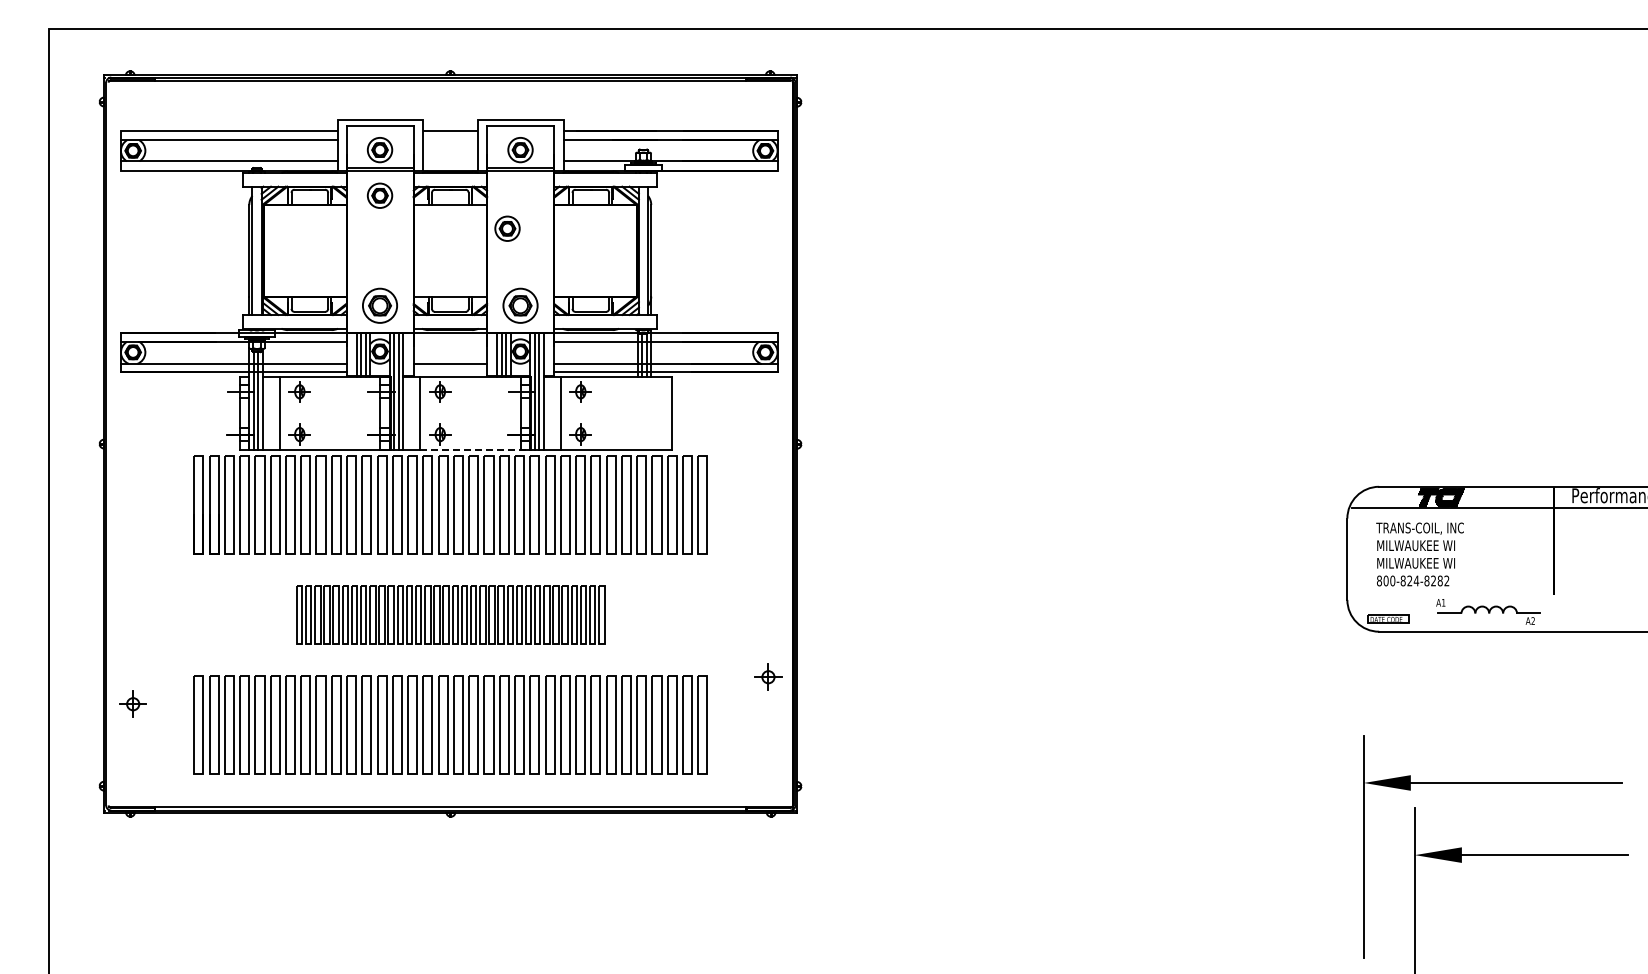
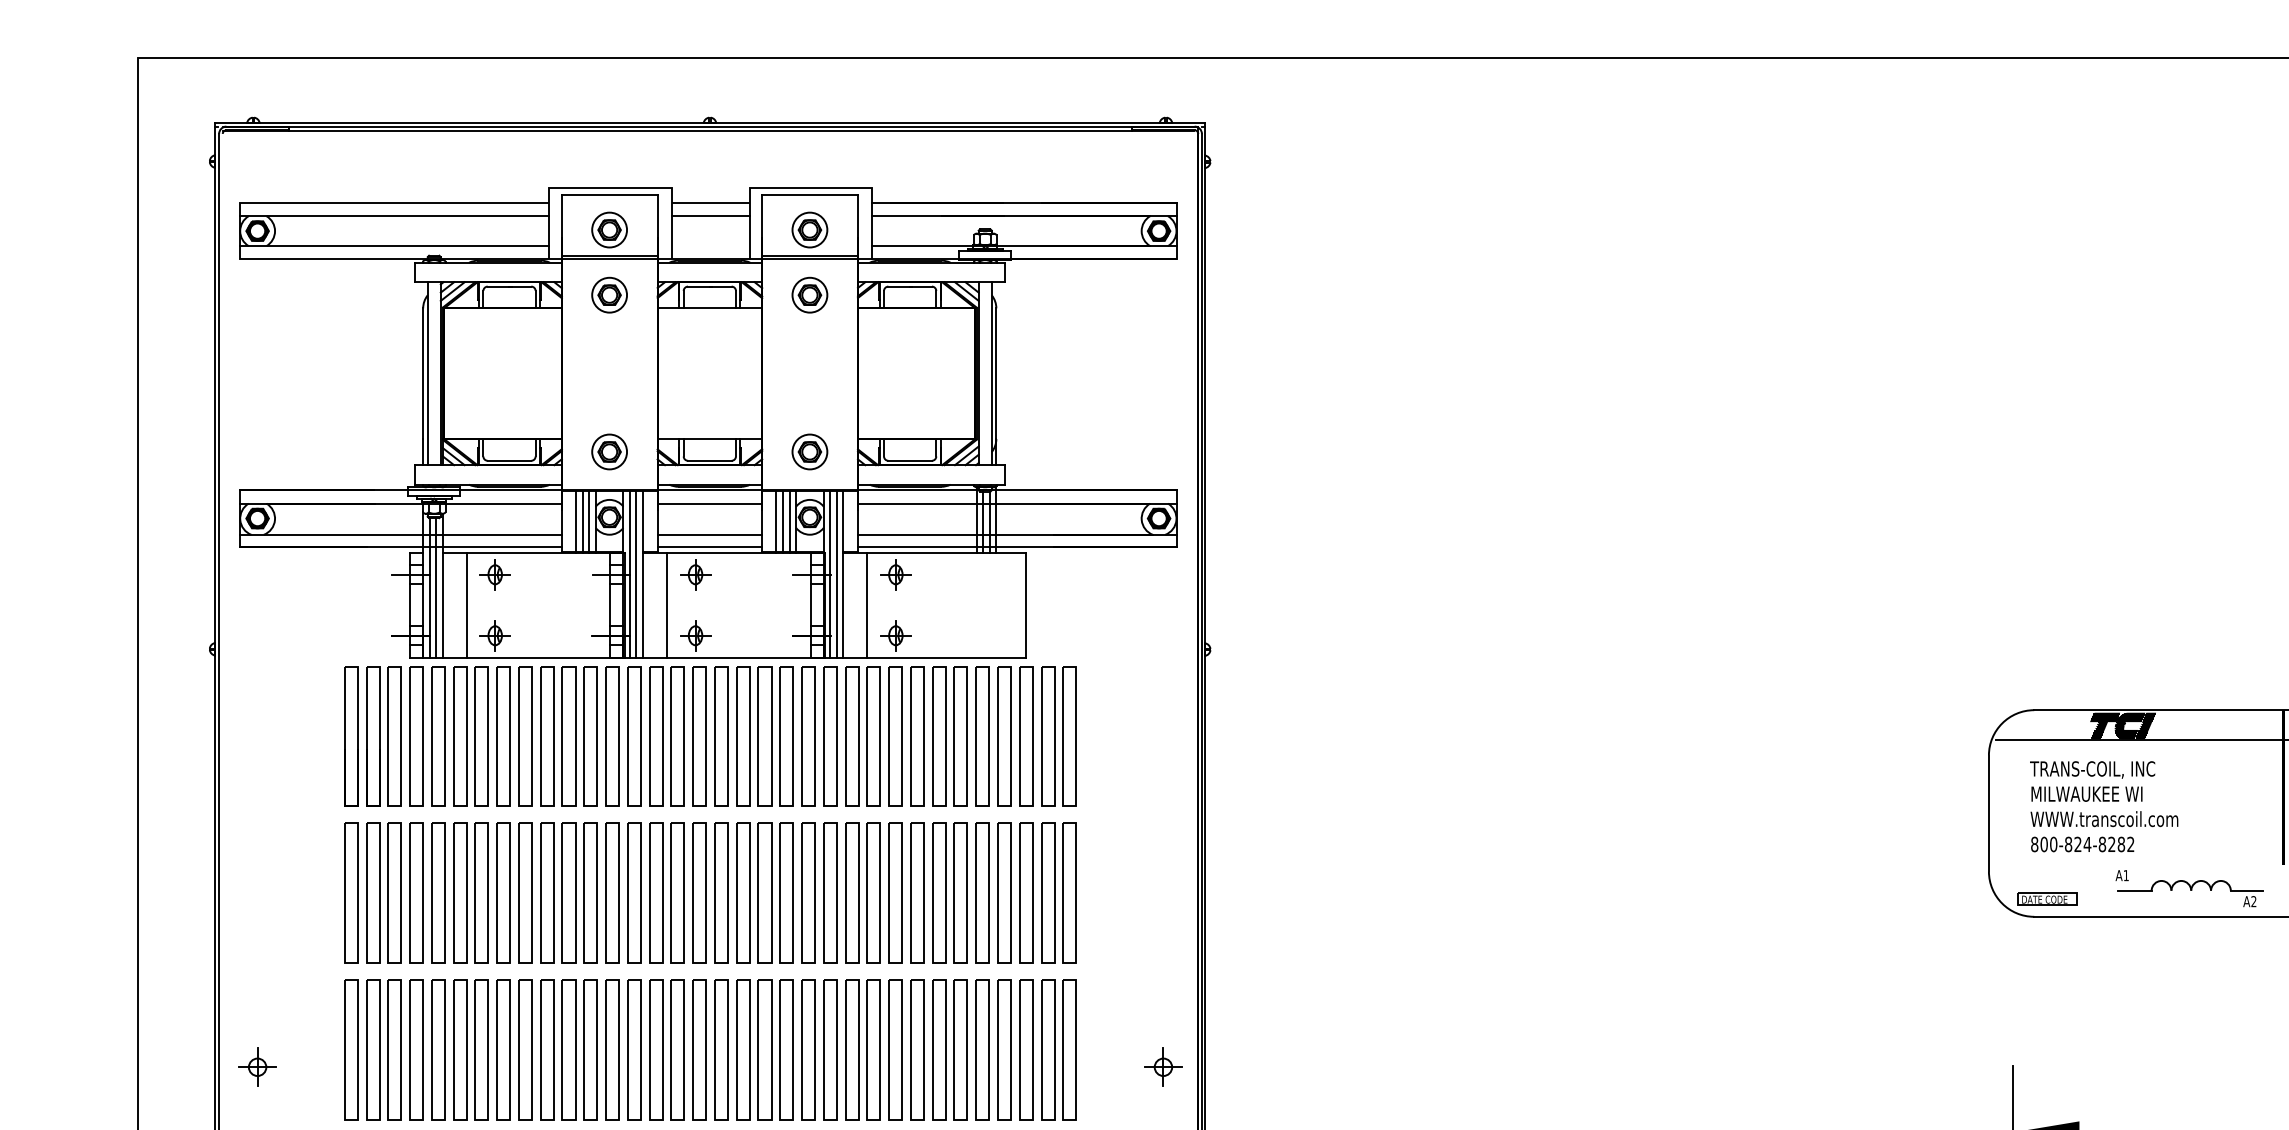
line: (450, 140) -> (710, 216), added
part: (507, 228) -> (809, 294), moved
part: (379, 305) -> (608, 451), size x0.71
part: (520, 305) -> (809, 451), size x0.71
line: (450, 341) -> (710, 503), added
line: (450, 372) -> (710, 547), added
line: (475, 449) -> (745, 656), dashed -> solid
text: (1428, 562) -> (2104, 818), MILWAUKEE WI -> WWW.transcoil.com
part: (450, 614) -> (710, 892), size x1.67
part: (768, 676) -> (1163, 1066), moved
part: (132, 703) -> (256, 1066), moved

